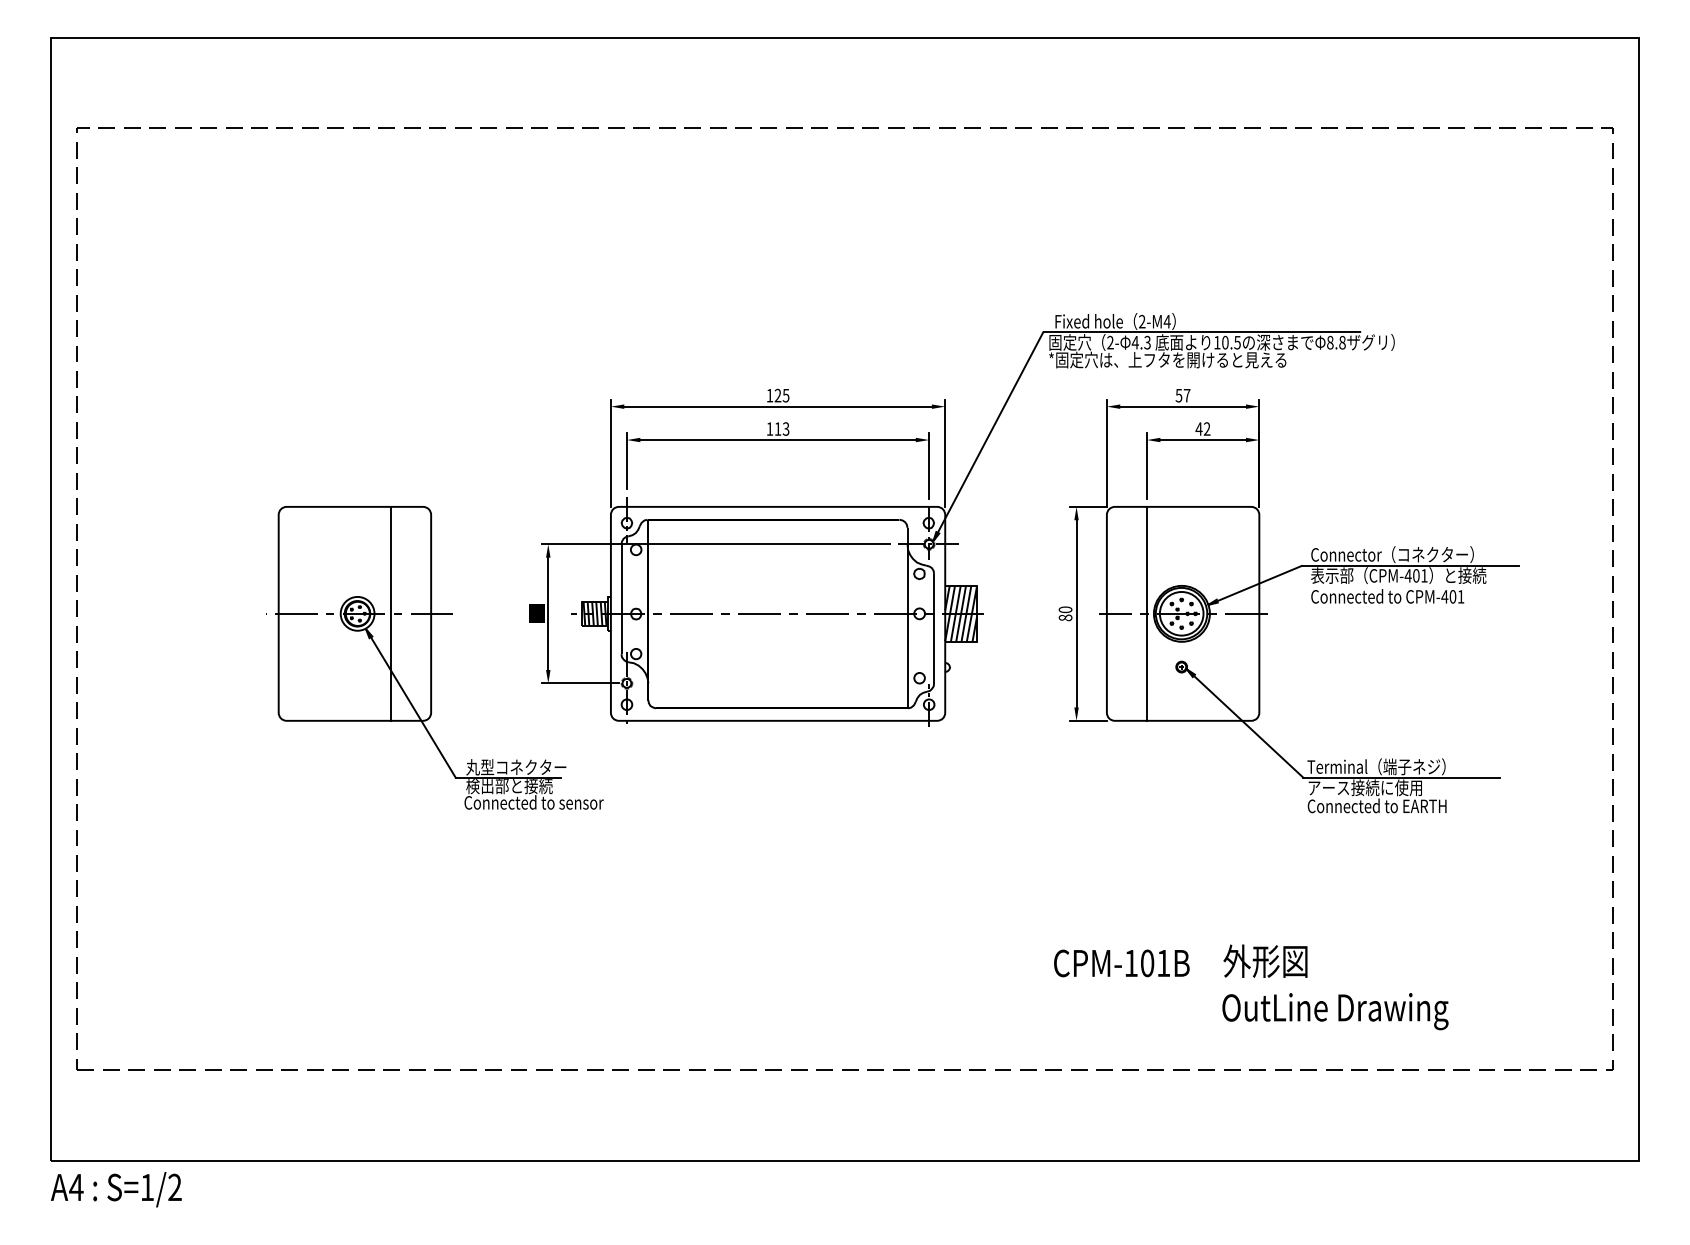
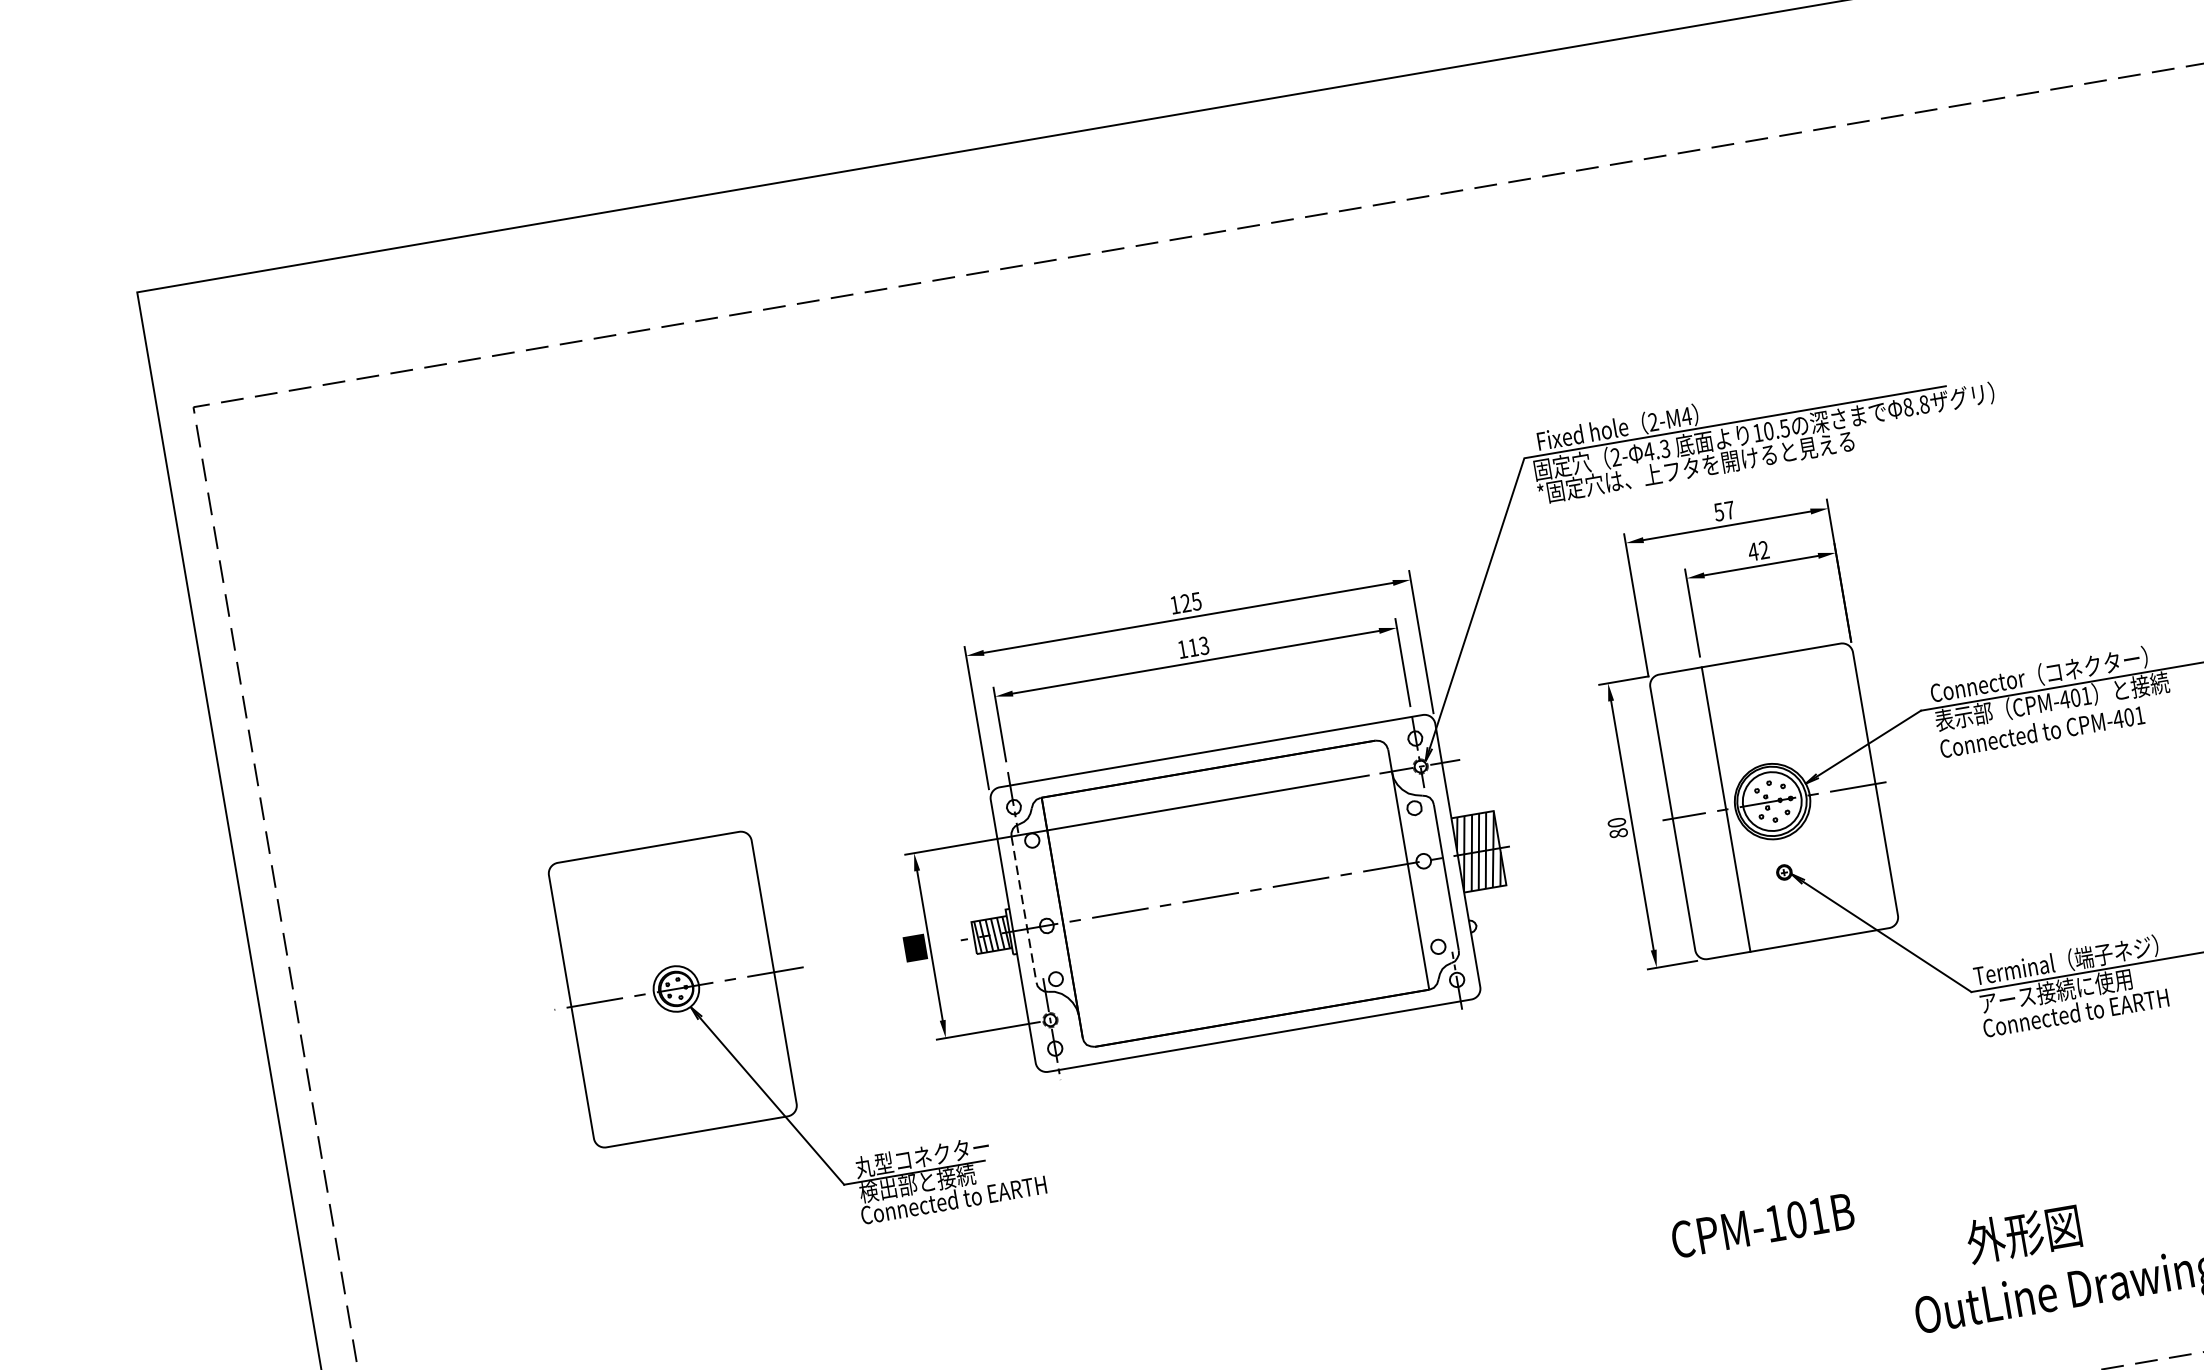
line: (621, 599) -> (1024, 909), solid -> dashed
line: (391, 613) -> (721, 980), removed
text: (581, 802) -> (1016, 1188), Connected to sensor -> Connected to EARTH
text: (1265, 960) -> (2023, 1233), moved
text: (1121, 963) -> (1762, 1225), moved

